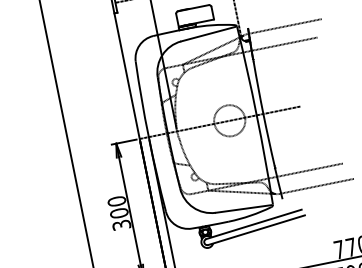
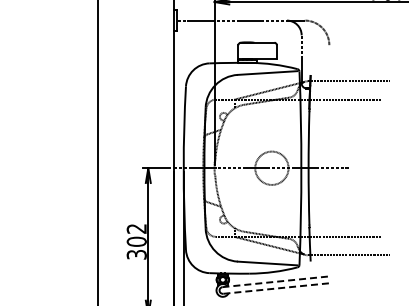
text: (116, 201) -> (136, 228), 300 -> 302
line: (253, 224) -> (275, 281), solid -> dashed
line: (257, 230) -> (277, 288), solid -> dashed

